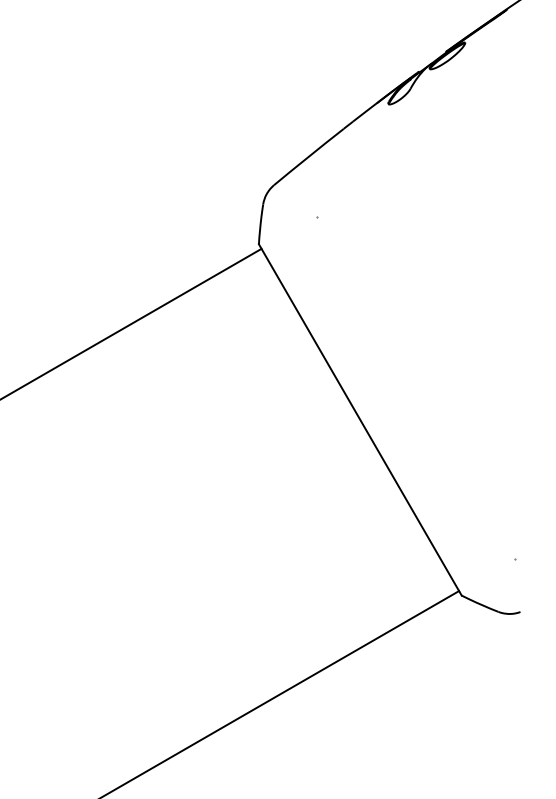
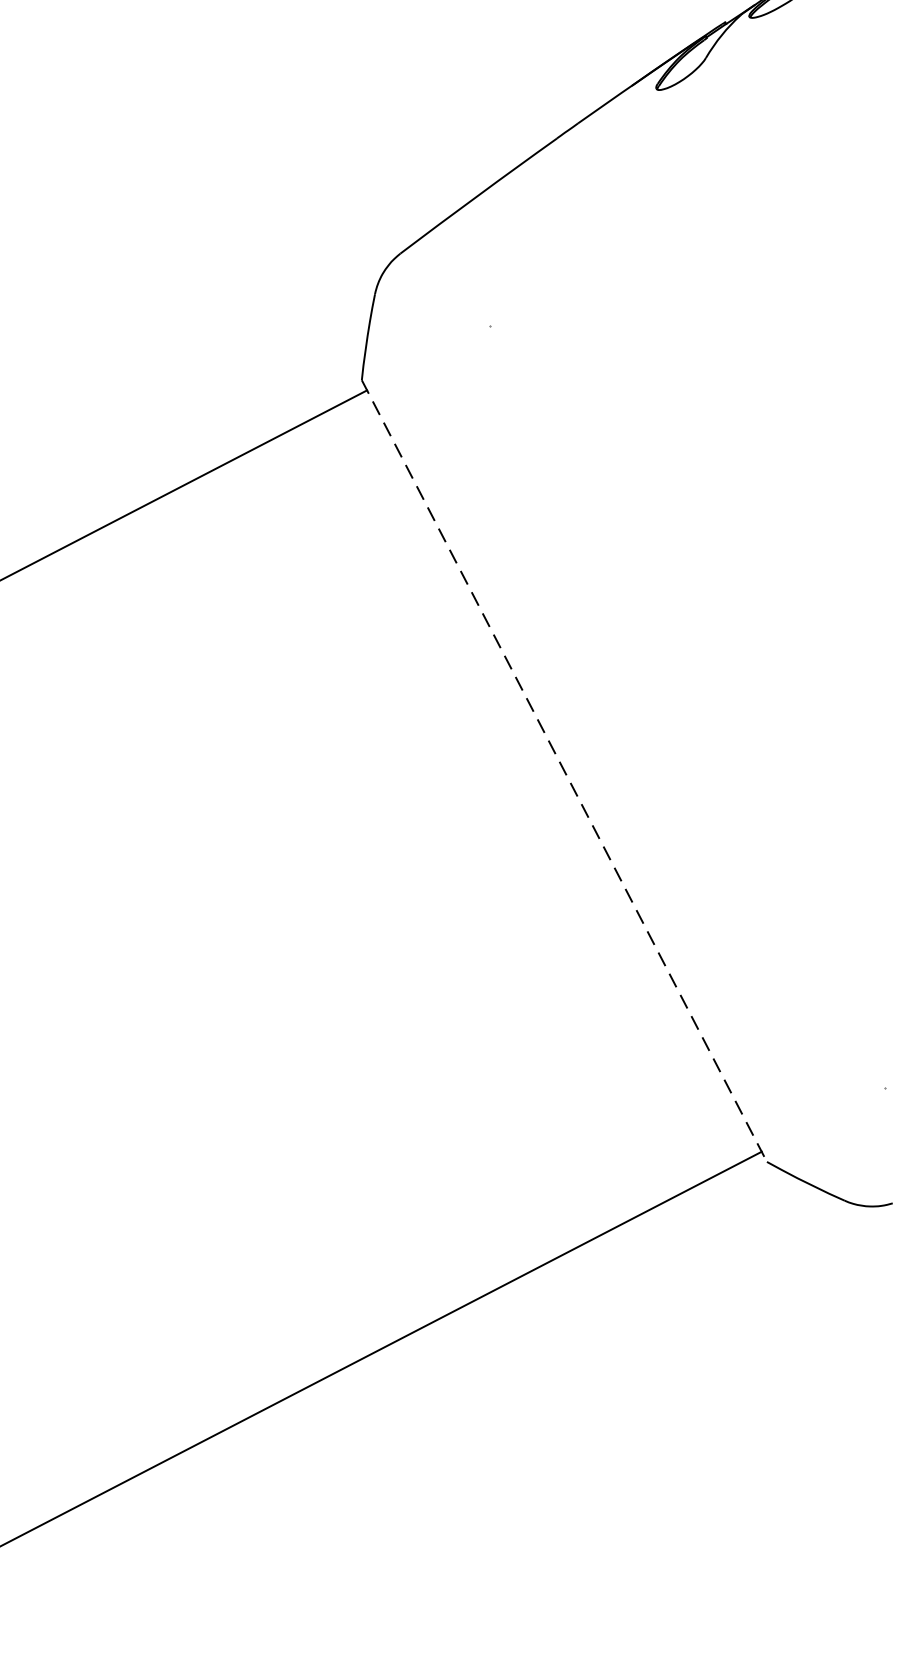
line: (360, 419) -> (564, 770), solid -> dashed

